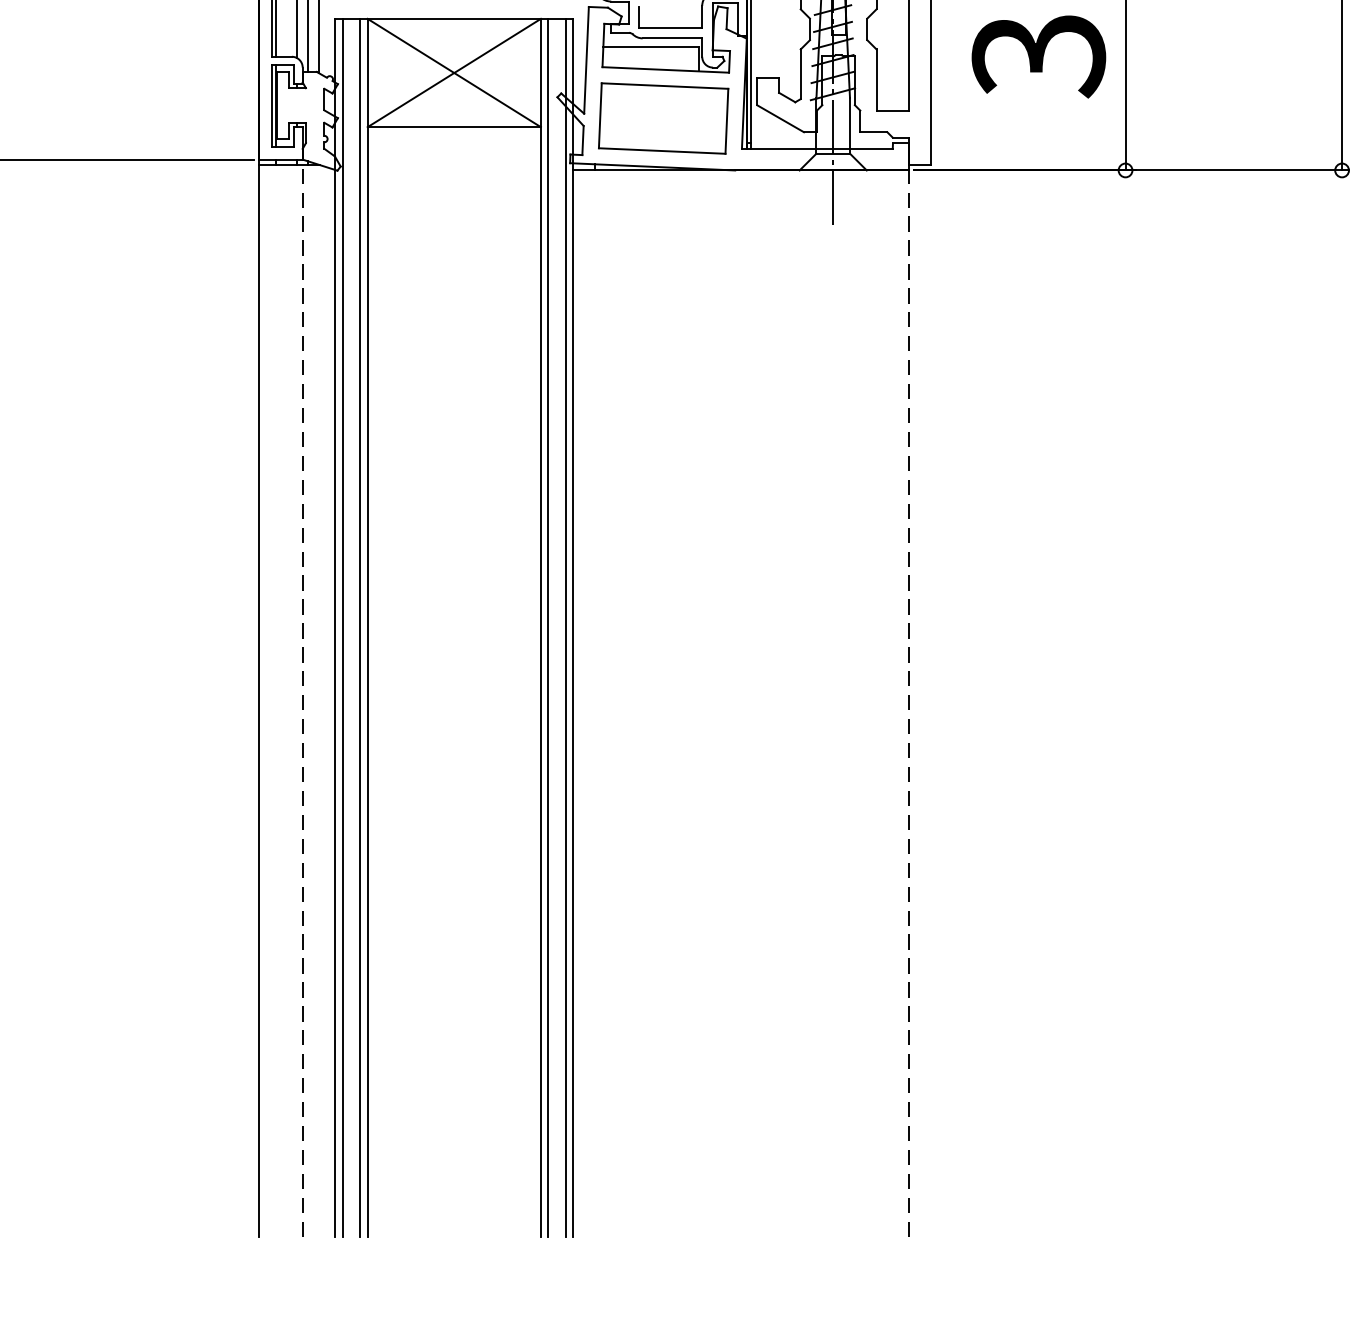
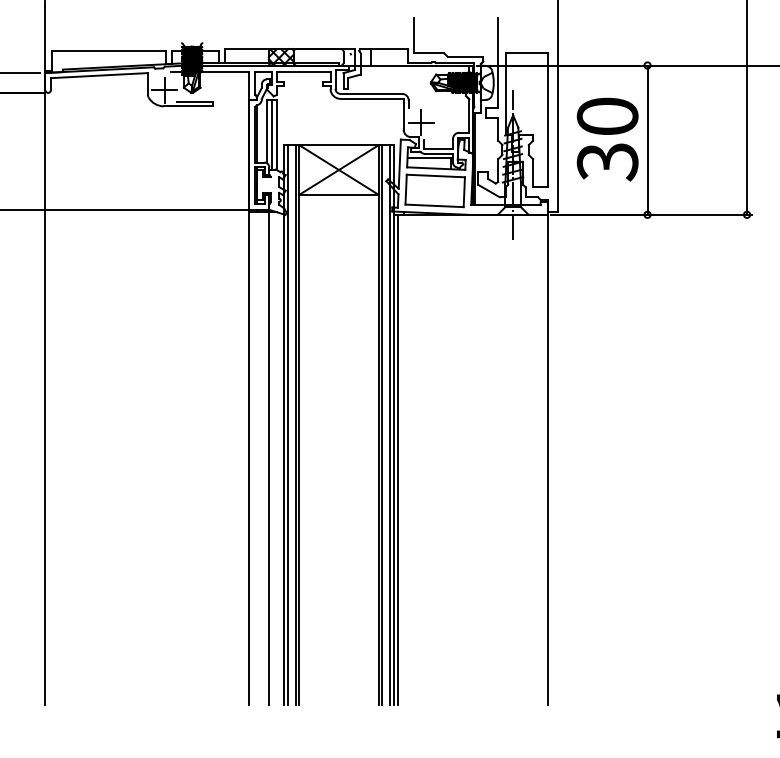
line: (303, 700) -> (269, 458), dashed -> solid
line: (581, 702) -> (397, 459), added
line: (910, 702) -> (548, 459), dashed -> solid

